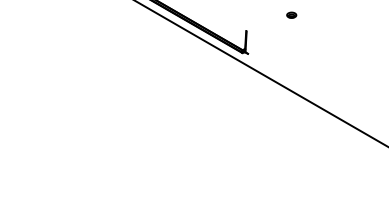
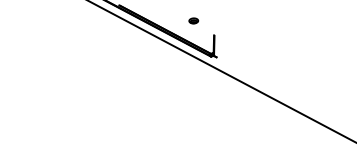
part: (291, 14) -> (193, 20), moved

